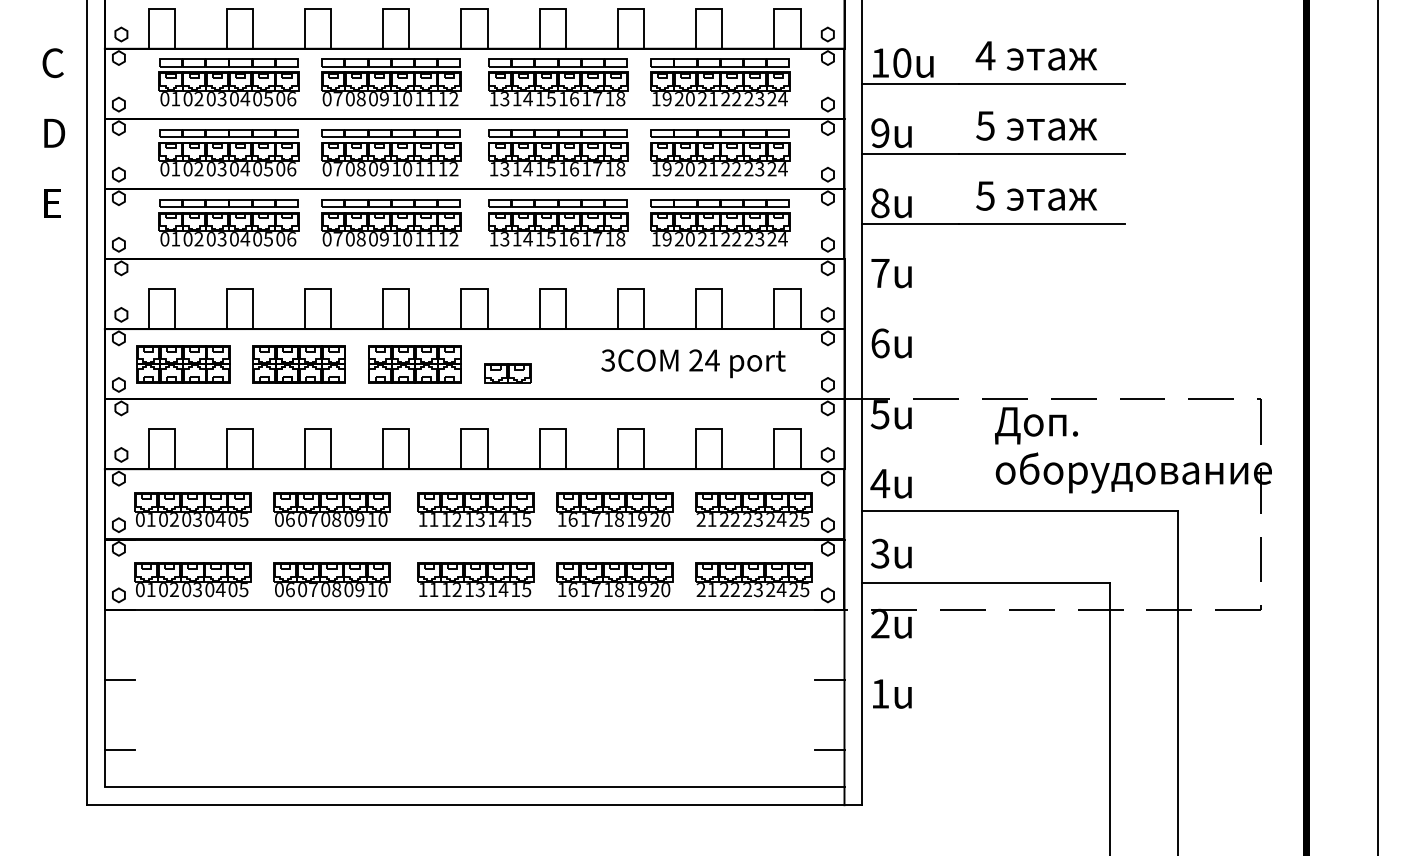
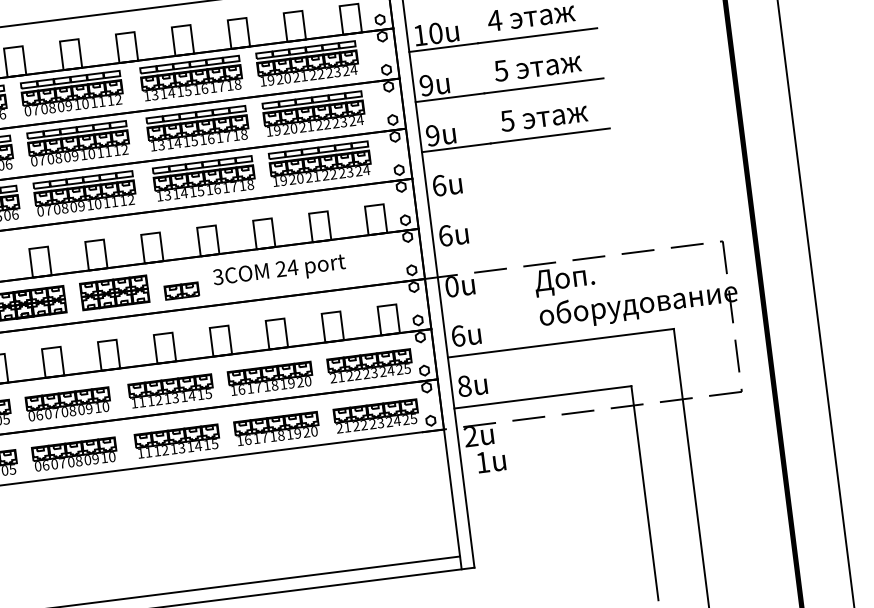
text: (880, 203) -> (433, 135), 8u -> 9u
text: (880, 273) -> (439, 185), 7u -> 6u
text: (693, 363) -> (279, 271), moved
text: (879, 414) -> (451, 286), 5u -> 0u
text: (880, 483) -> (458, 336), 4u -> 6u
text: (879, 553) -> (463, 386), 3u -> 8u
line: (829, 679) -> (439, 480), removed
text: (892, 693) -> (491, 461), moved
line: (829, 750) -> (446, 531), removed

